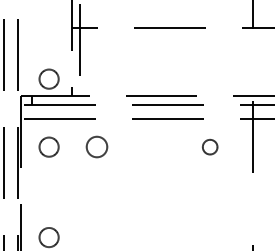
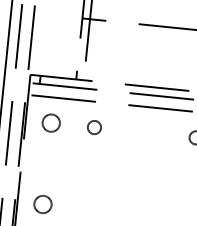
circle: (48, 78) -> (56, 61), removed
circle: (97, 147) -> (94, 127), size x0.71

